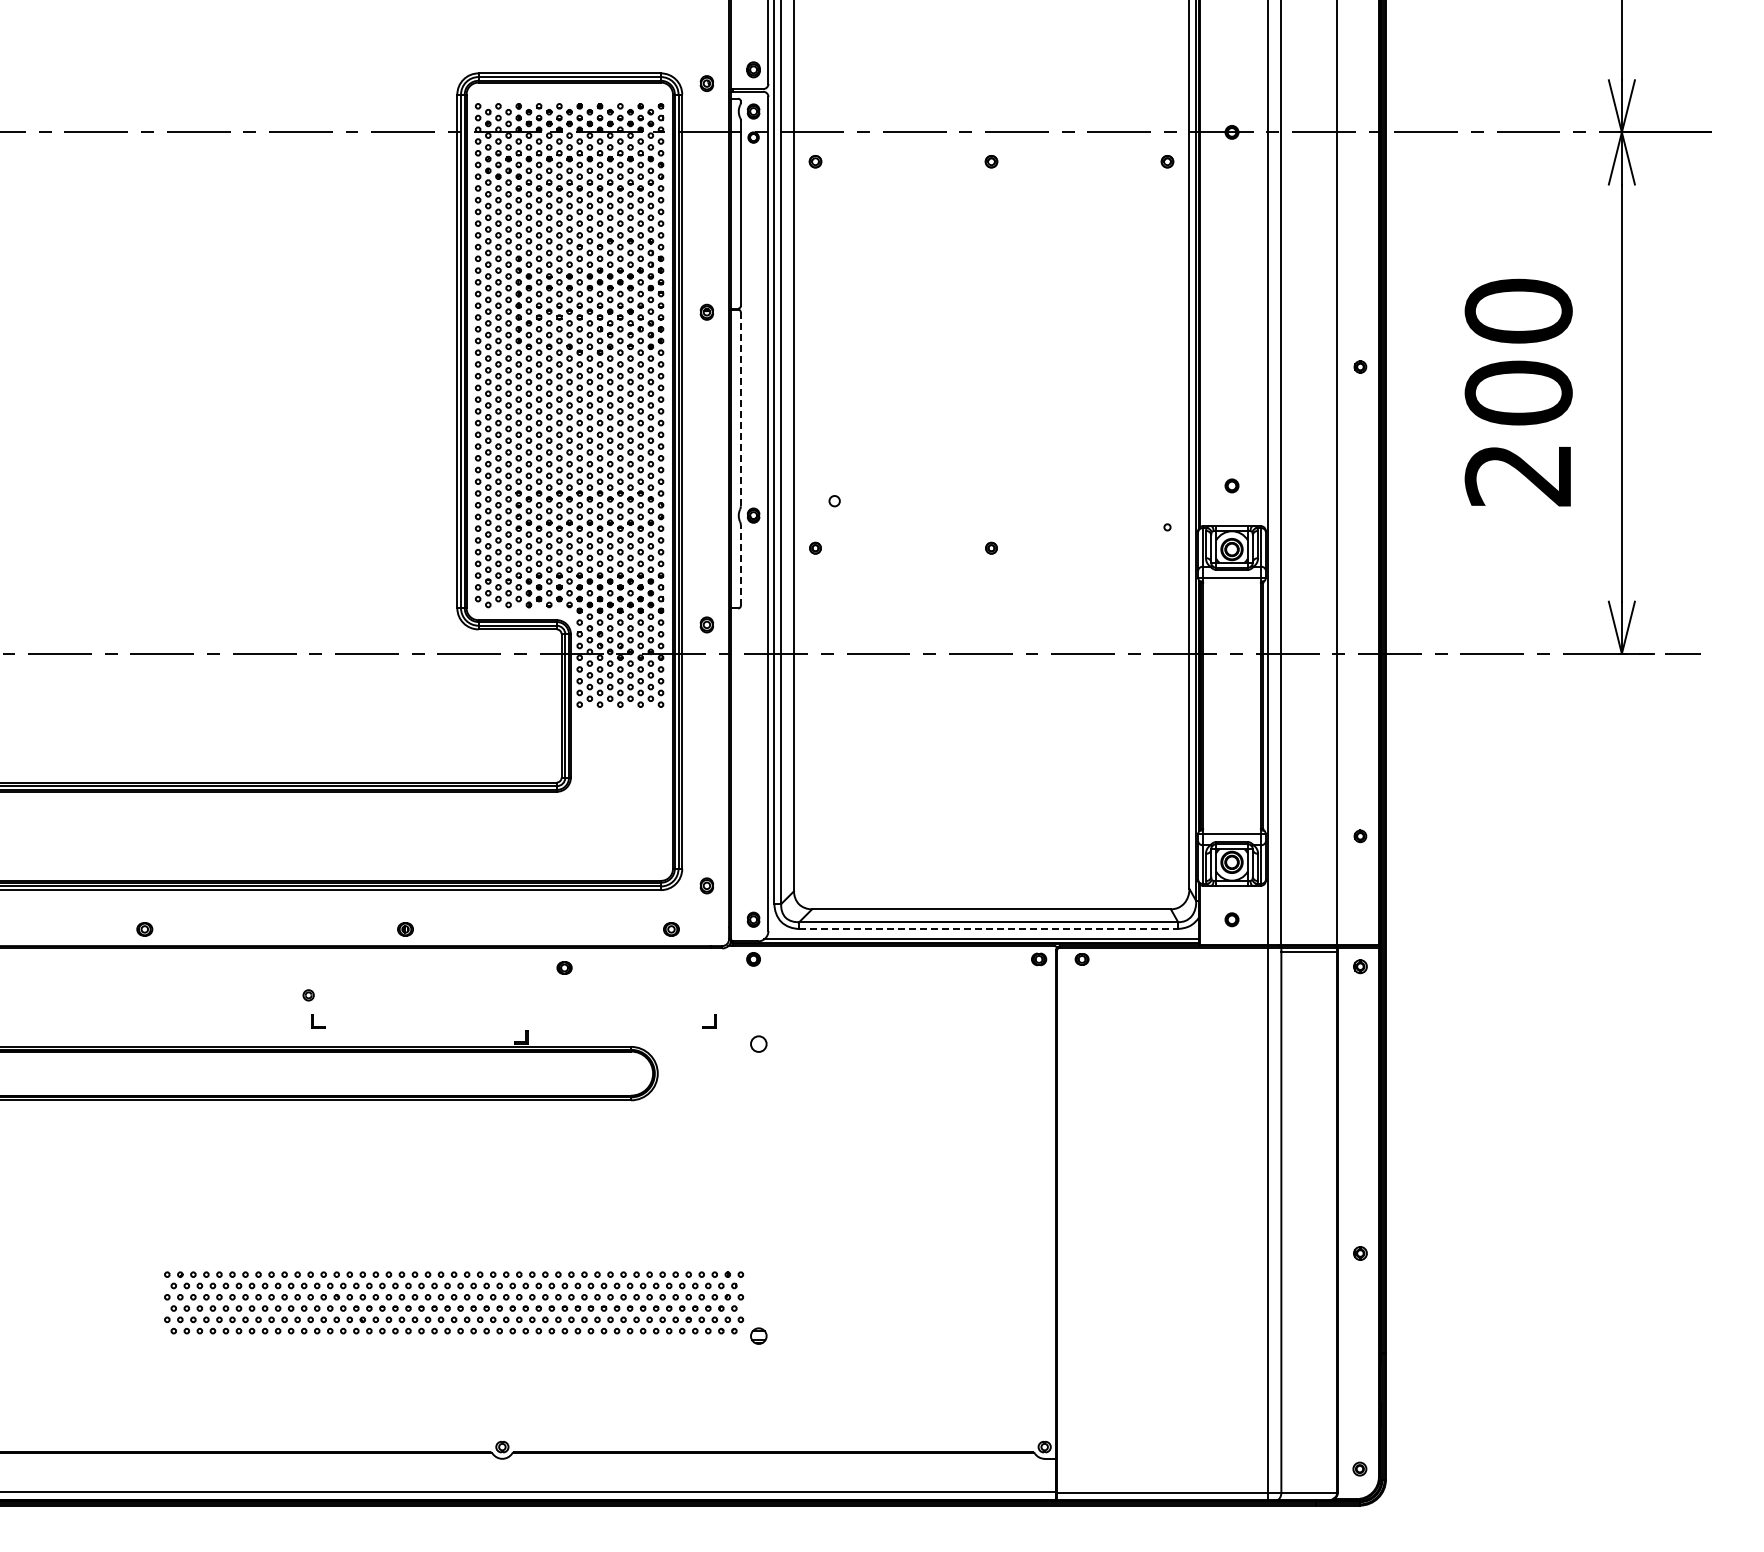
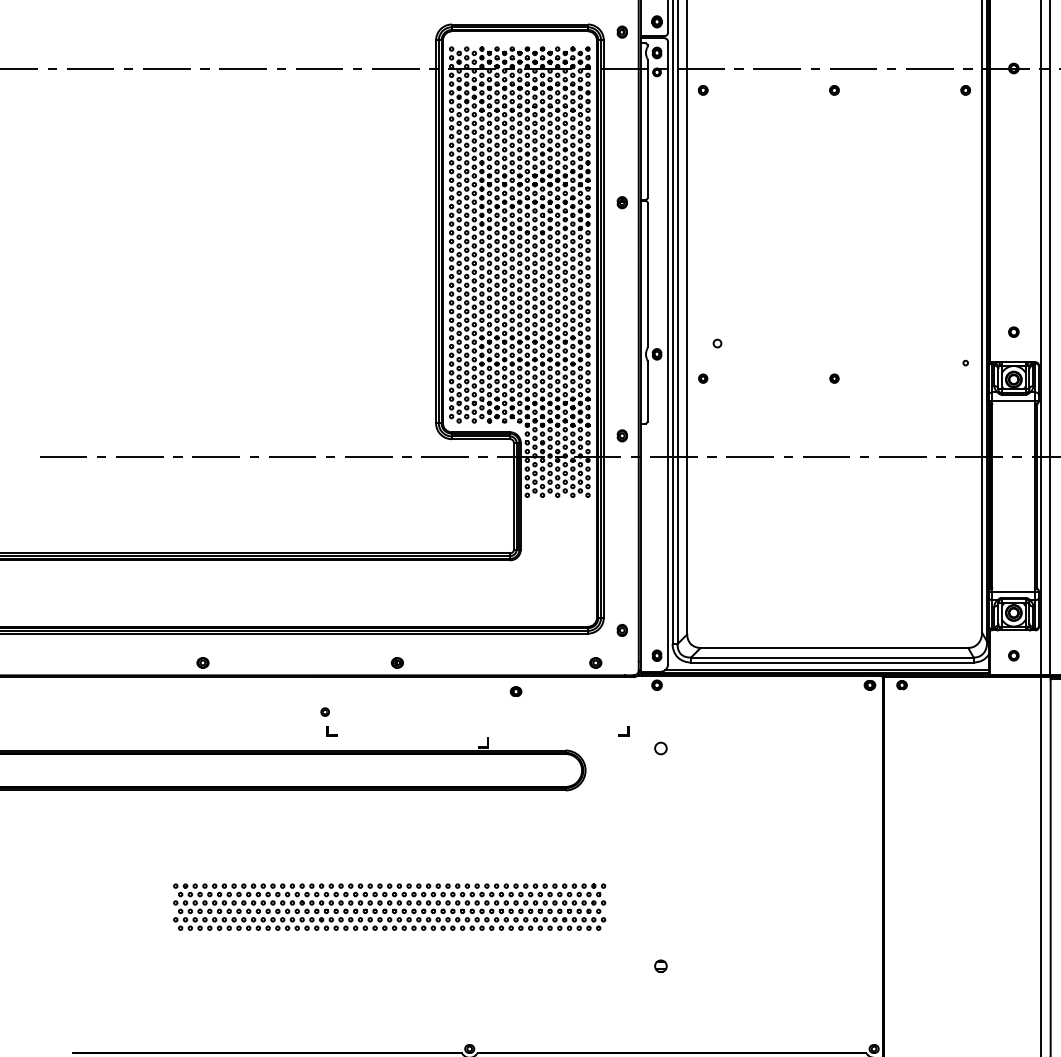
line: (740, 409) -> (647, 275), dashed -> solid
line: (740, 564) -> (647, 390), dashed -> solid
line: (989, 928) -> (832, 662), dashed -> solid
part: (454, 1302) -> (389, 906), moved

